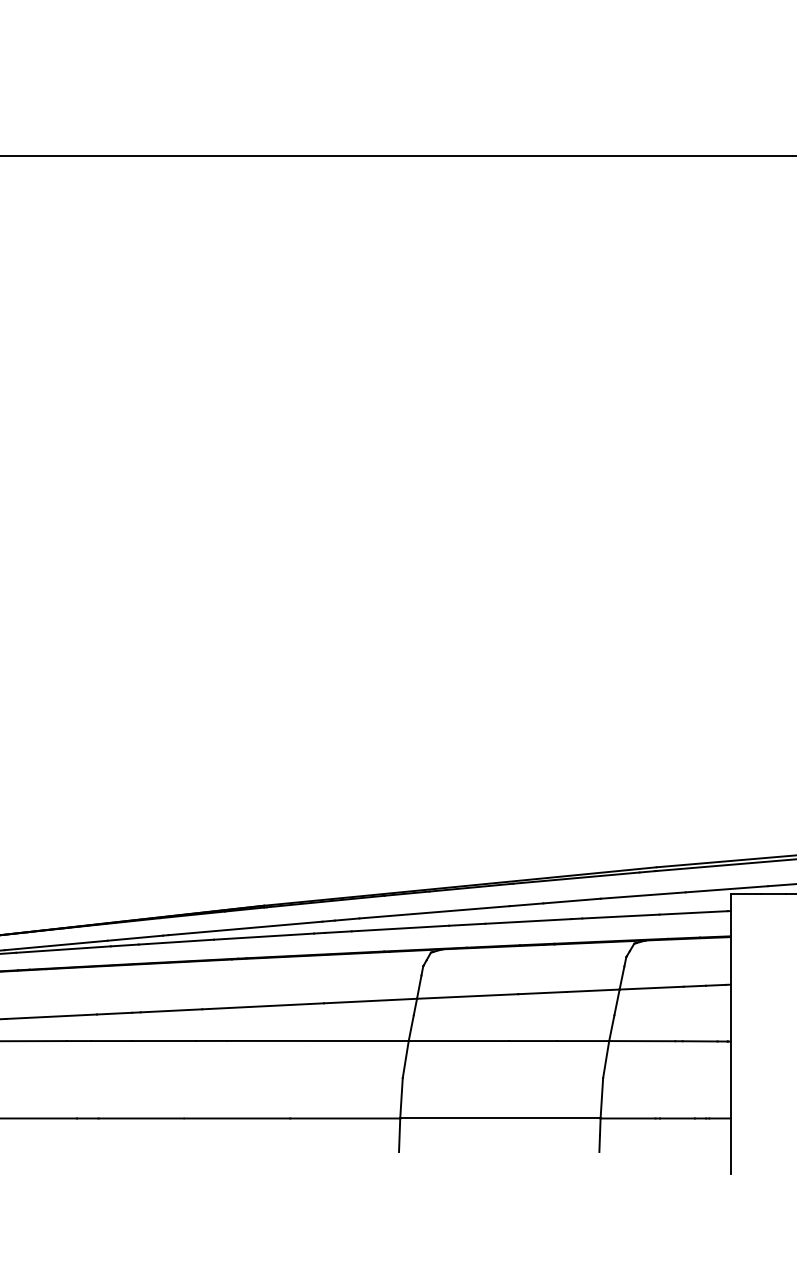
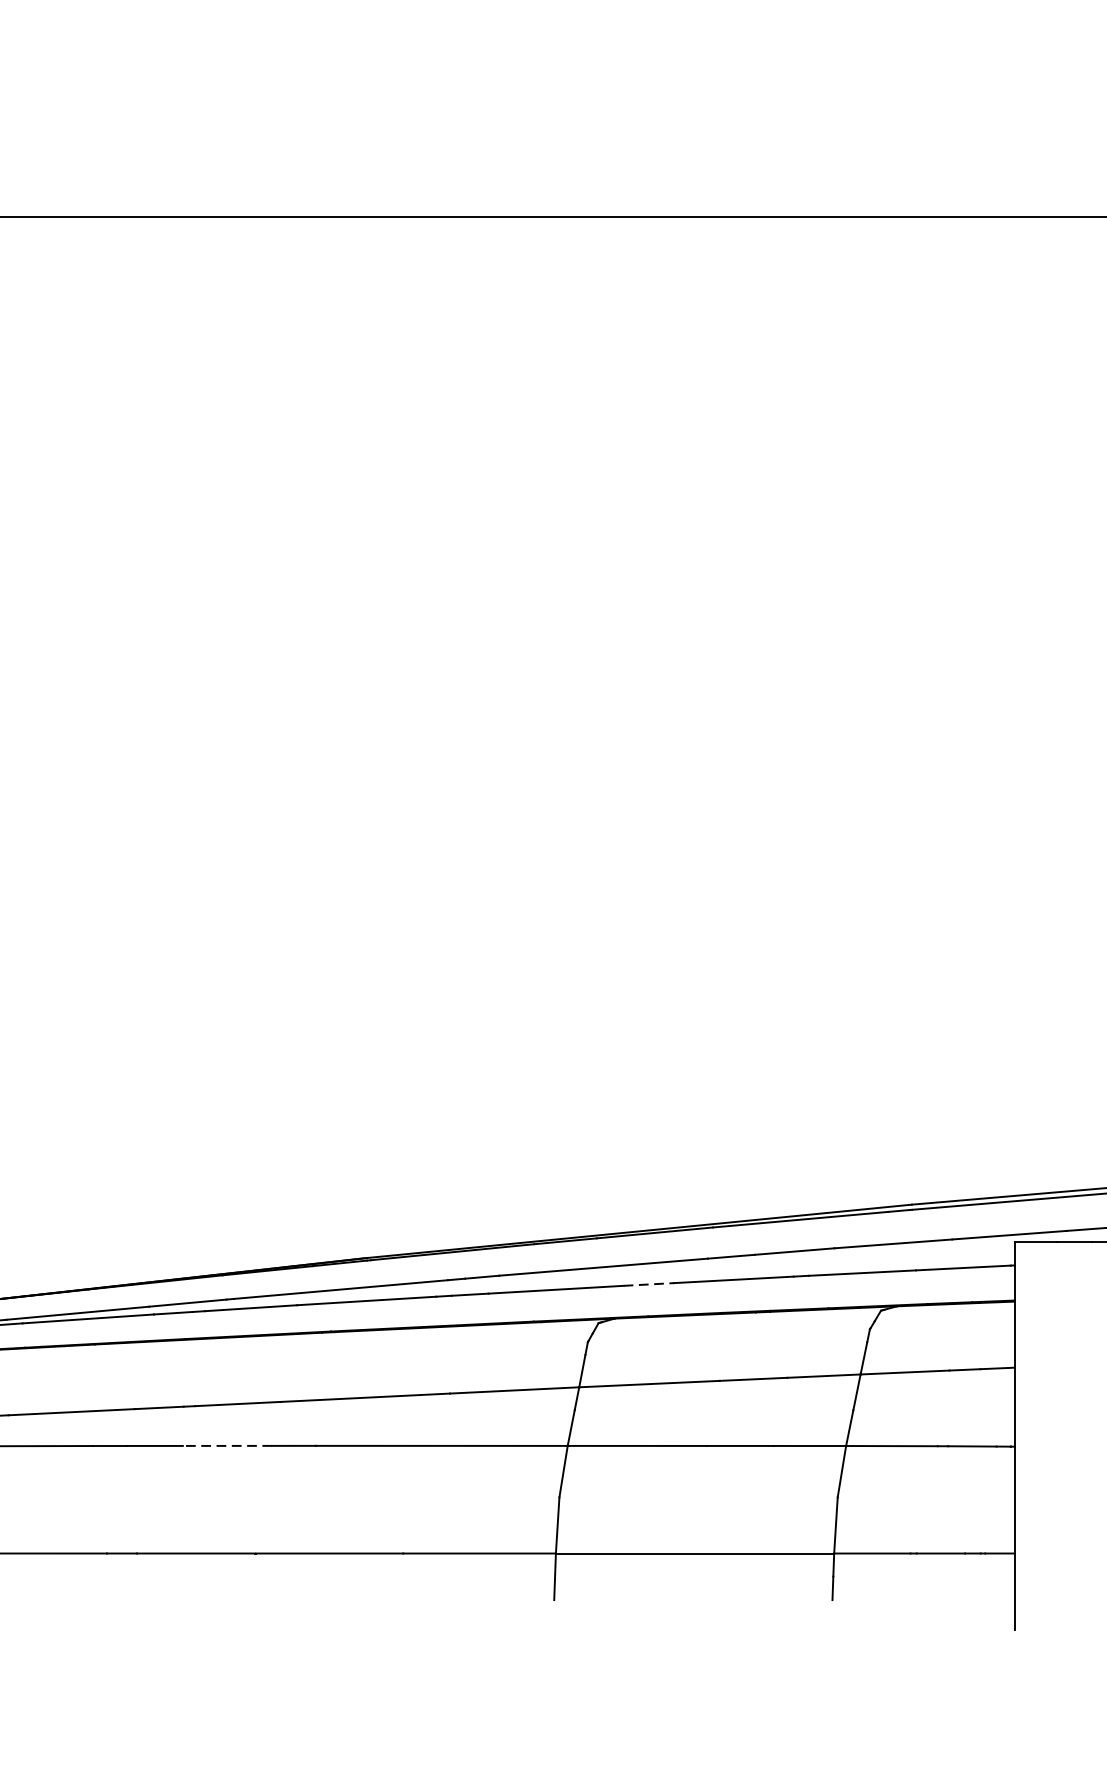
line: (467, 924) -> (649, 1284), solid -> dashed
line: (163, 1041) -> (227, 1446), solid -> dashed

